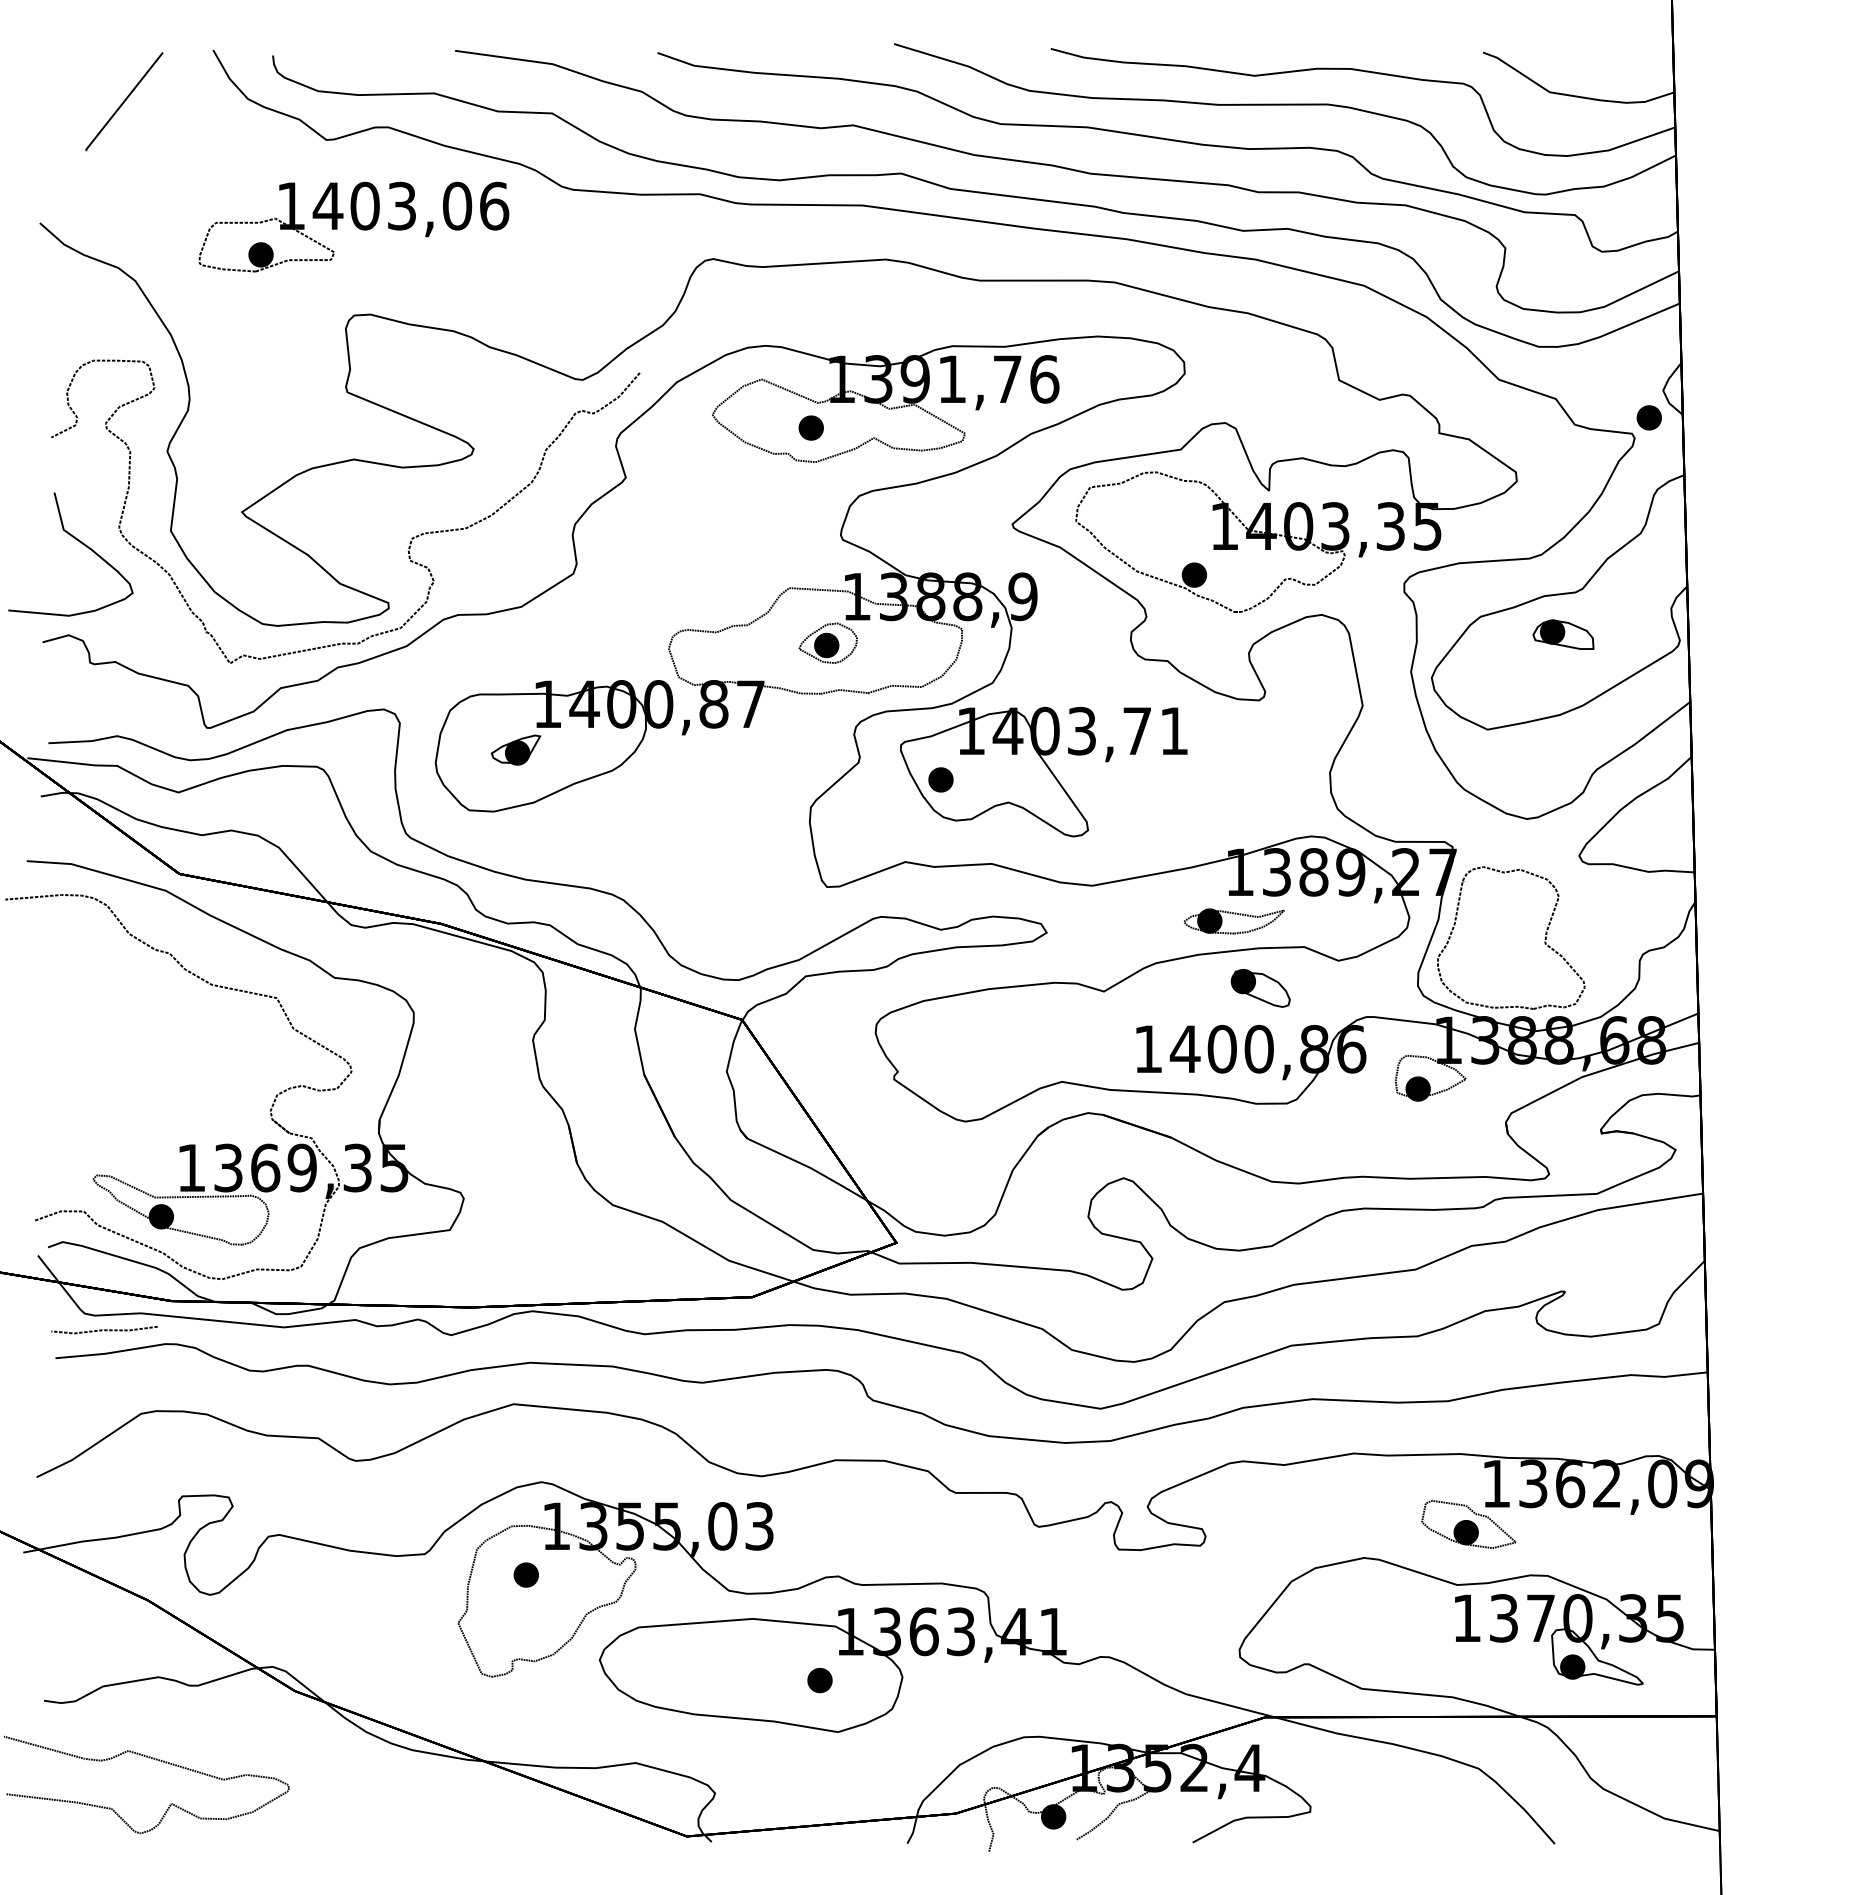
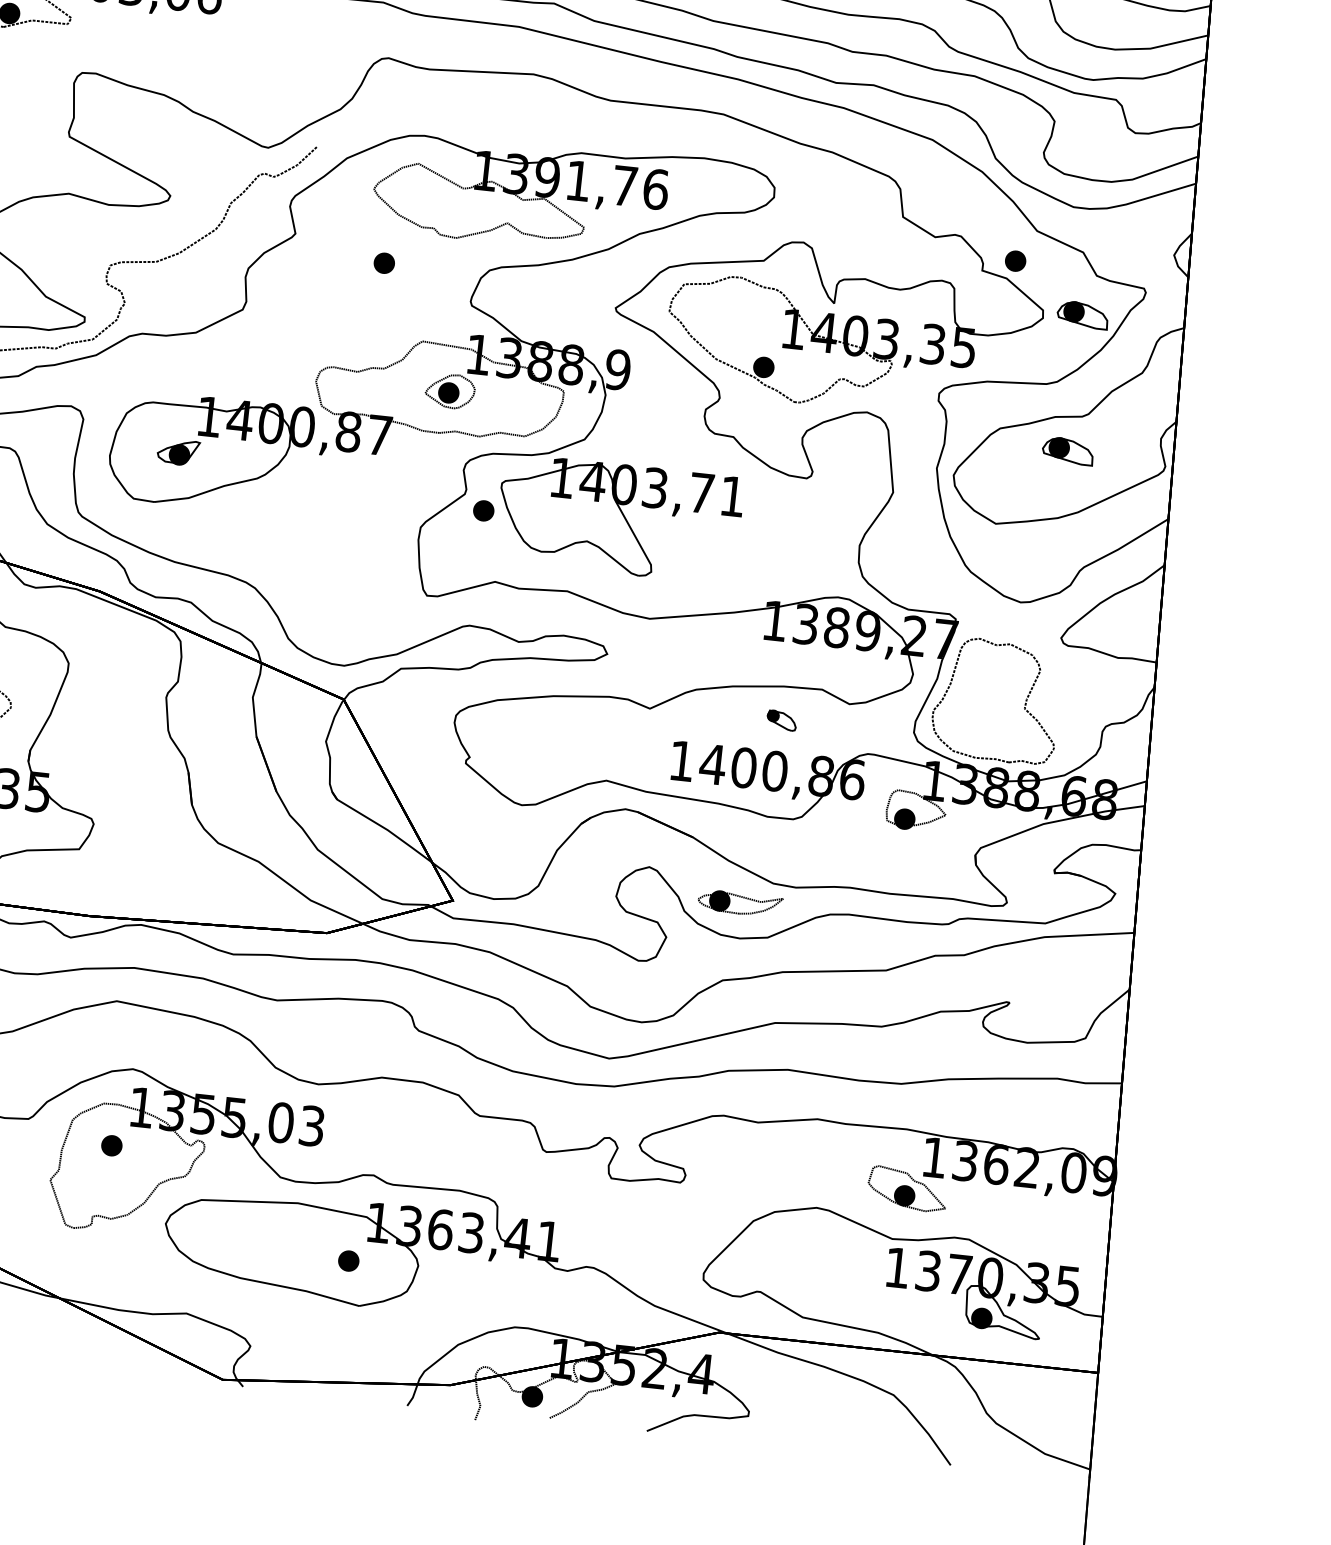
part: (1648, 417) -> (1014, 260), moved
part: (810, 427) -> (383, 262), moved
part: (1563, 472) -> (1082, 314), added
part: (940, 779) -> (483, 510), moved
part: (1234, 921) -> (740, 903), moved
part: (1260, 988) -> (781, 720), size x0.6

